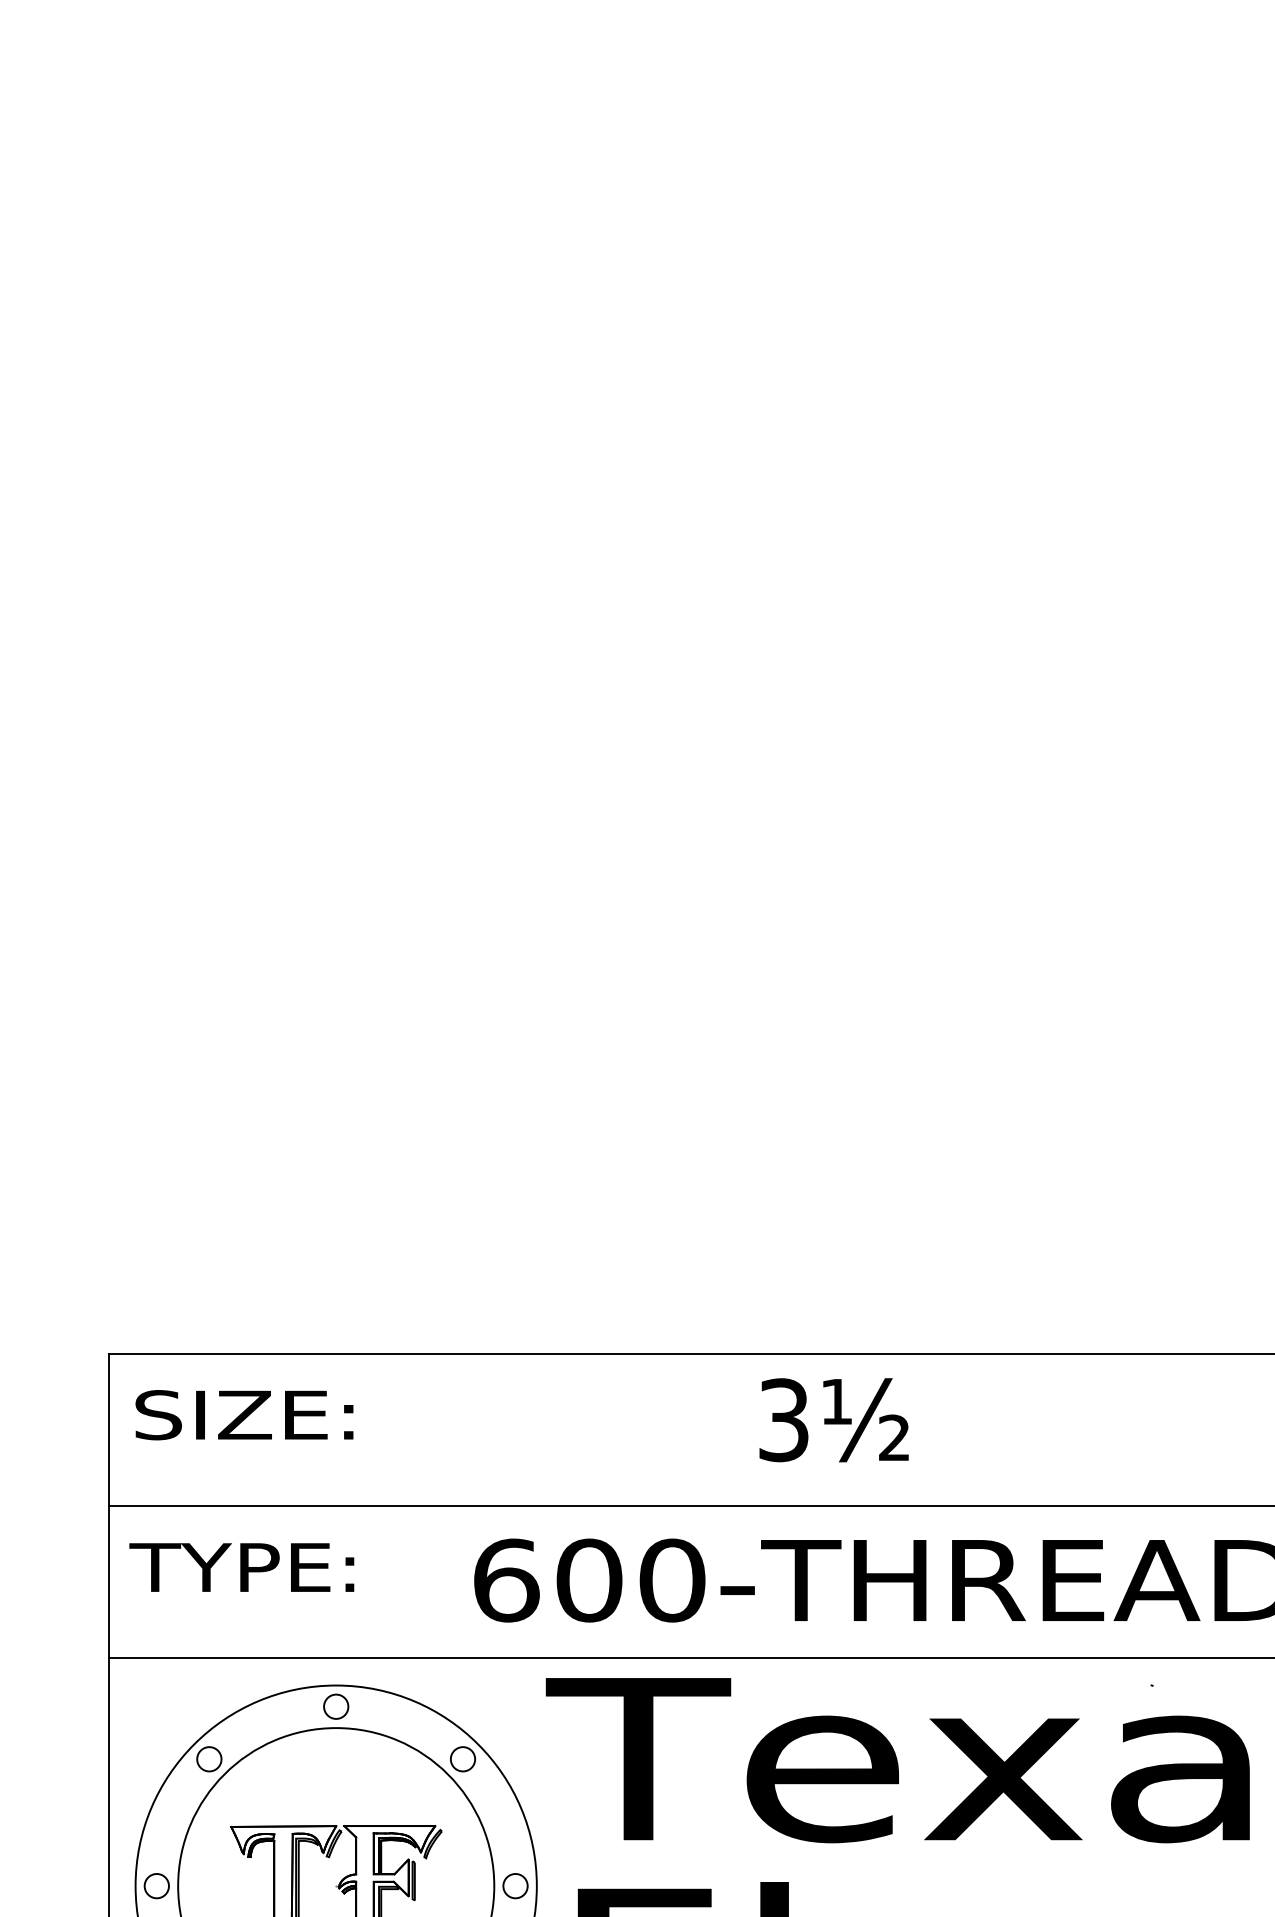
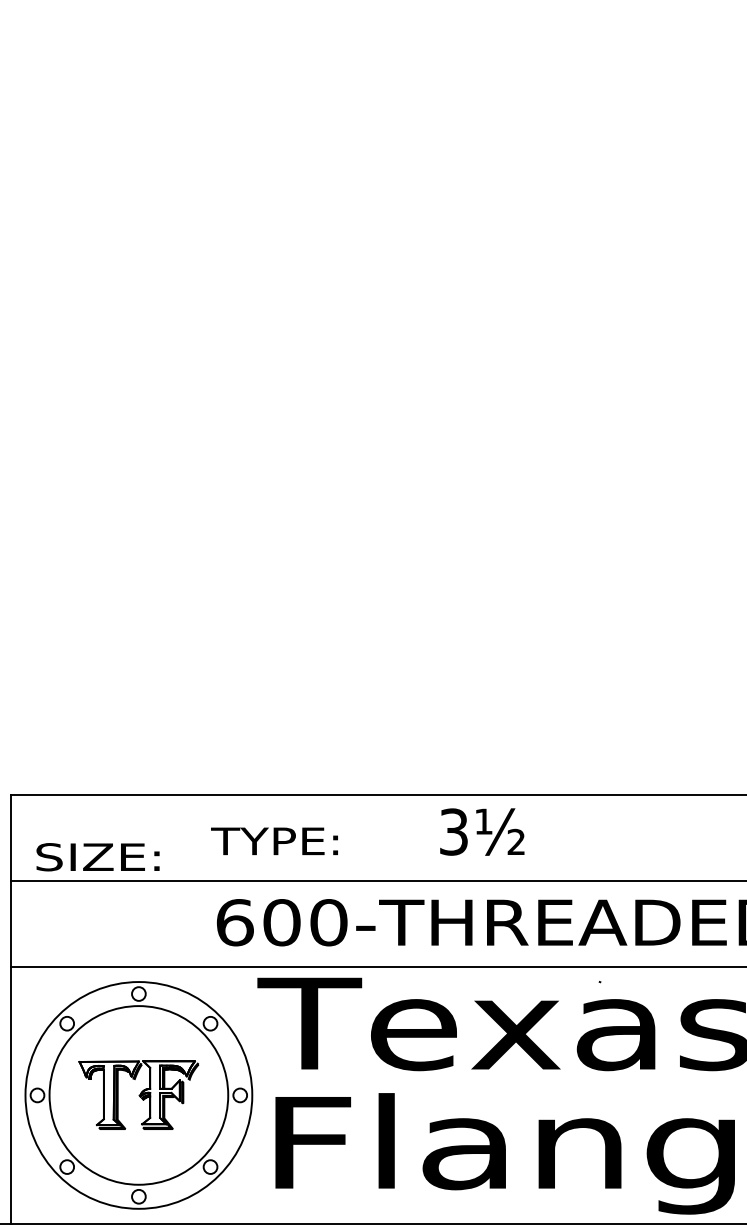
text: (243, 1415) -> (97, 857), moved
text: (834, 1419) -> (482, 831), moved
text: (241, 1566) -> (274, 840), moved

